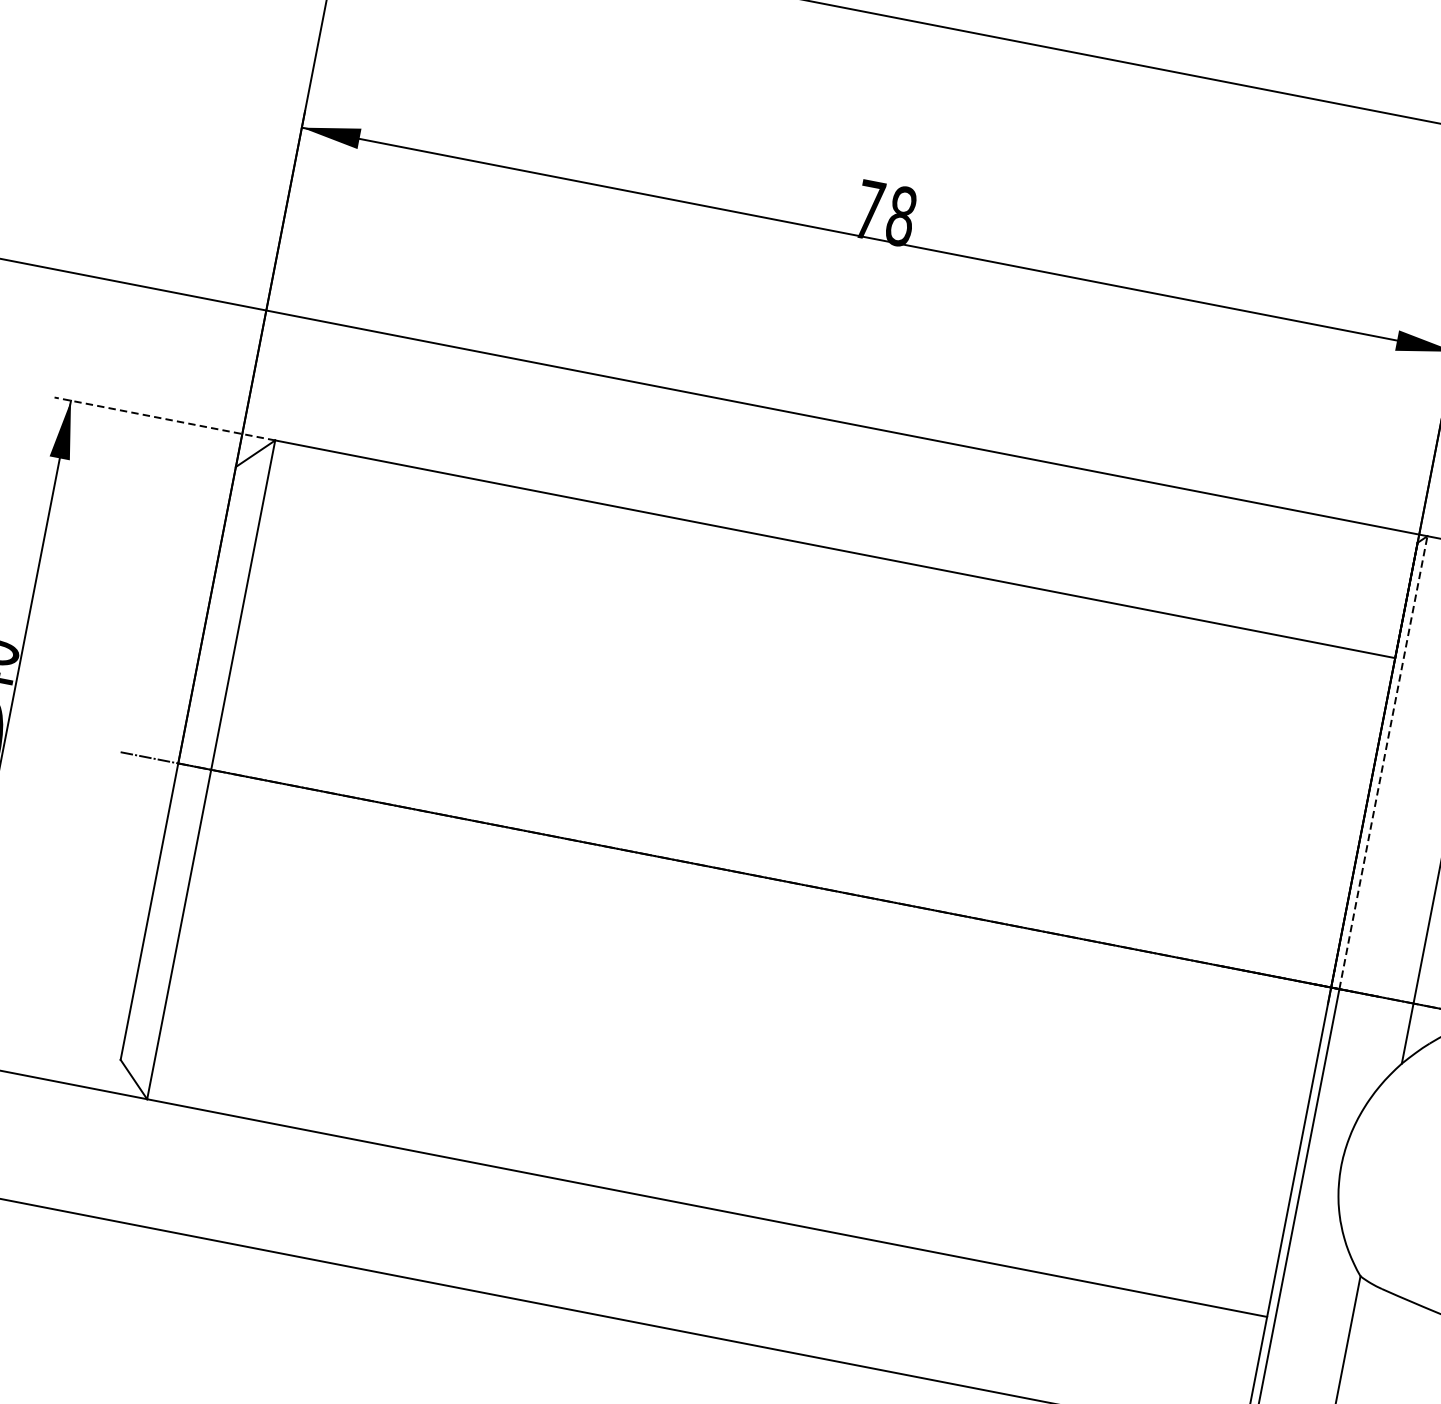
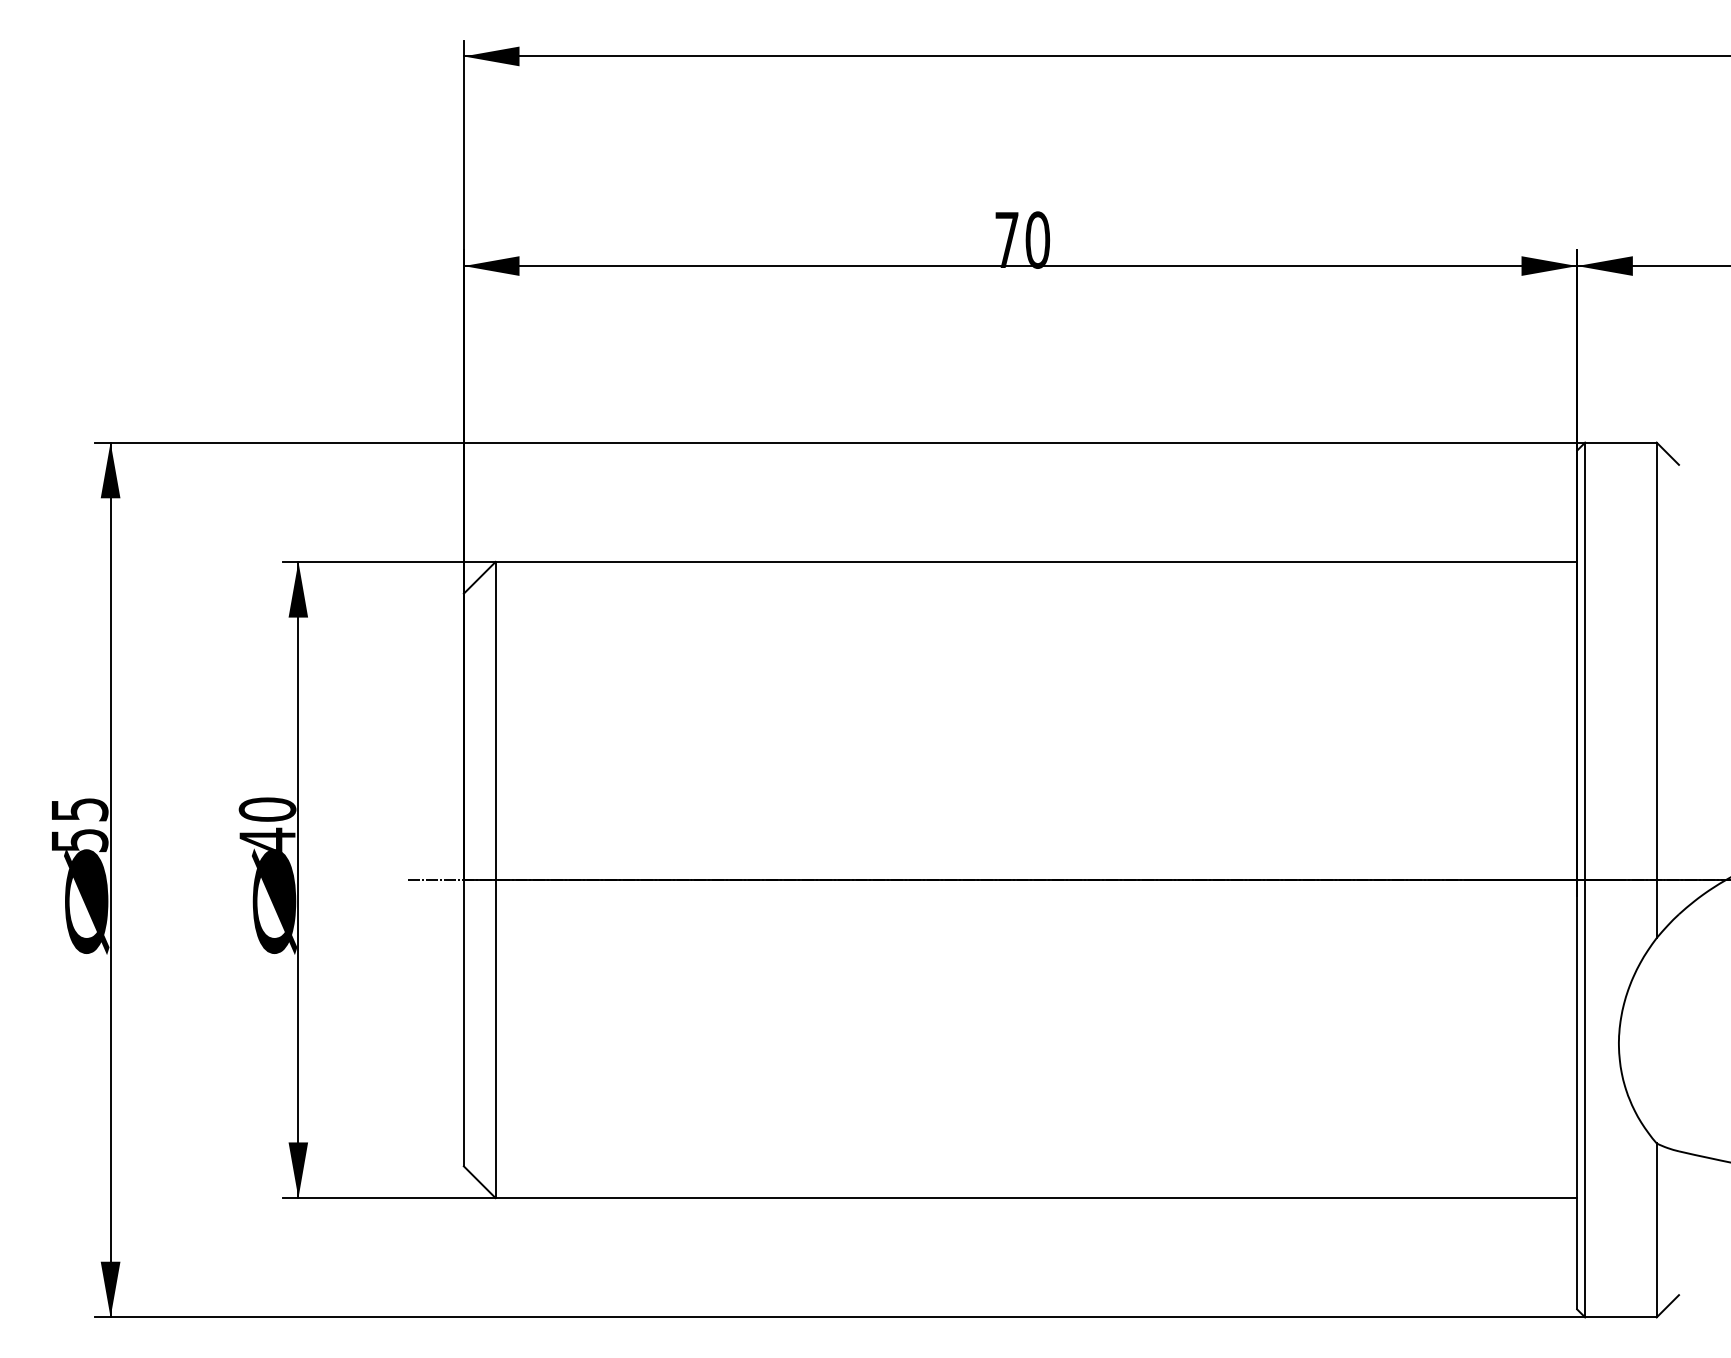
text: (901, 215) -> (1037, 239), 78 -> 70
line: (165, 418) -> (389, 561), dashed -> solid
line: (1383, 762) -> (1585, 661), dashed -> solid

